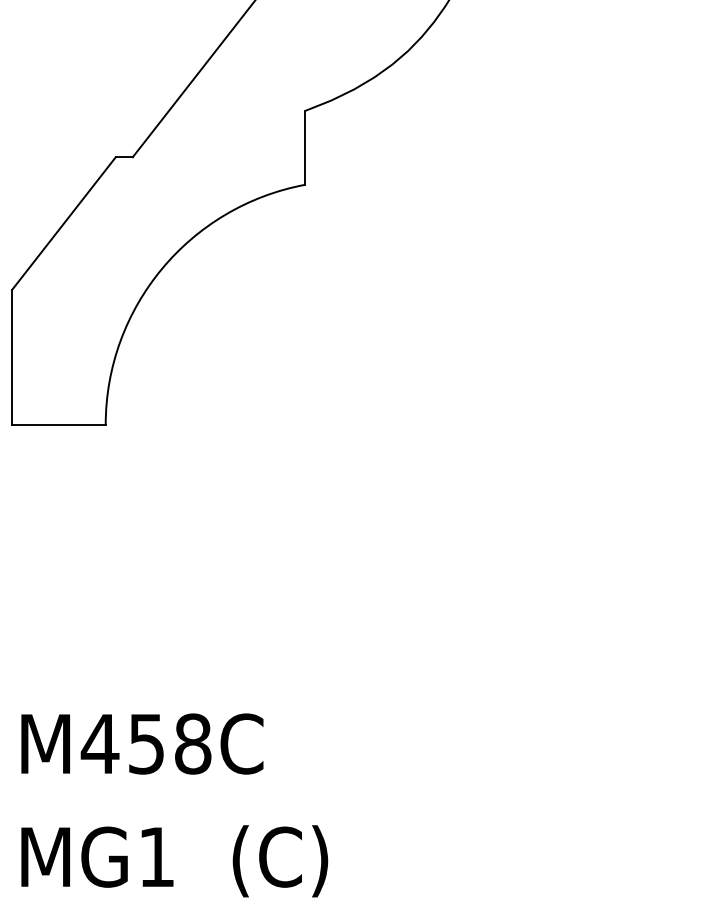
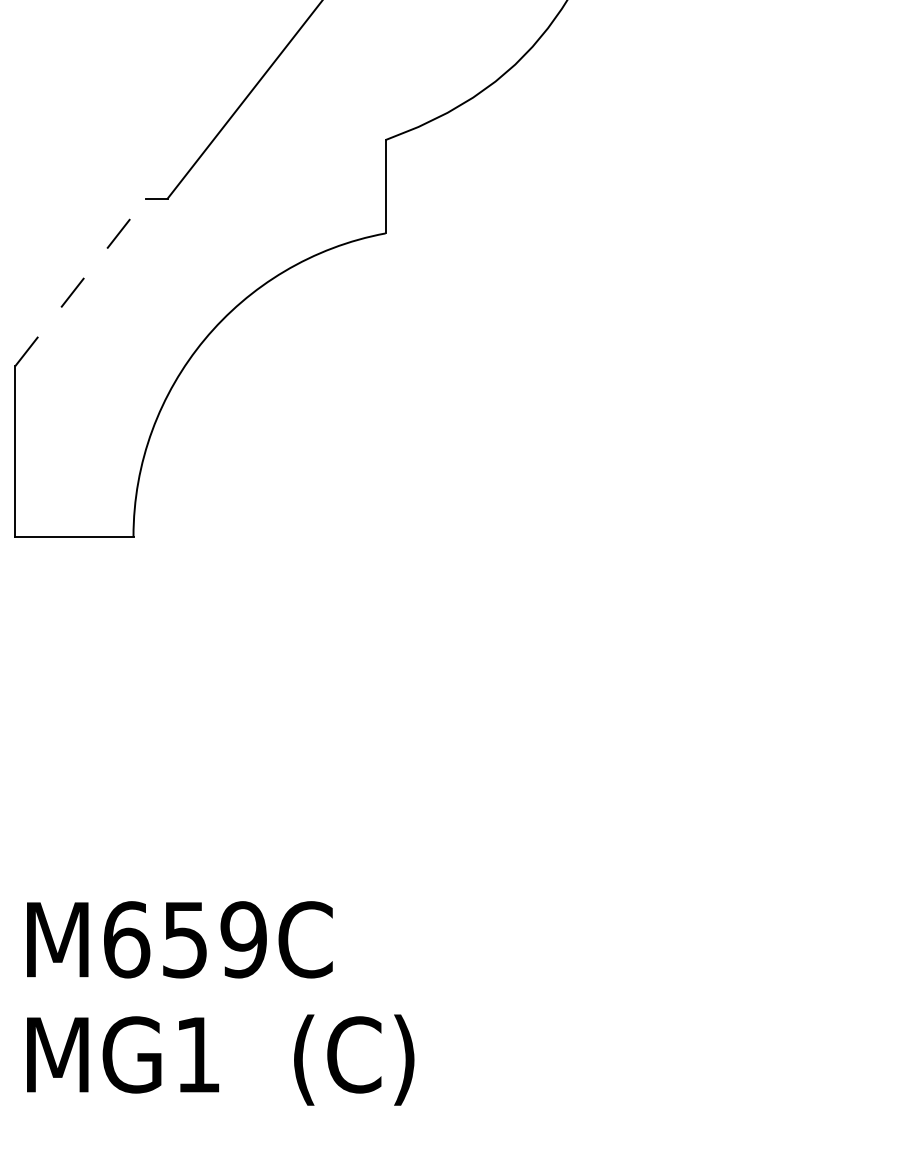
line: (64, 223) -> (81, 282), solid -> dashed
text: (145, 743) -> (183, 939), M458C -> M659C
text: (174, 861) -> (220, 1060), moved

